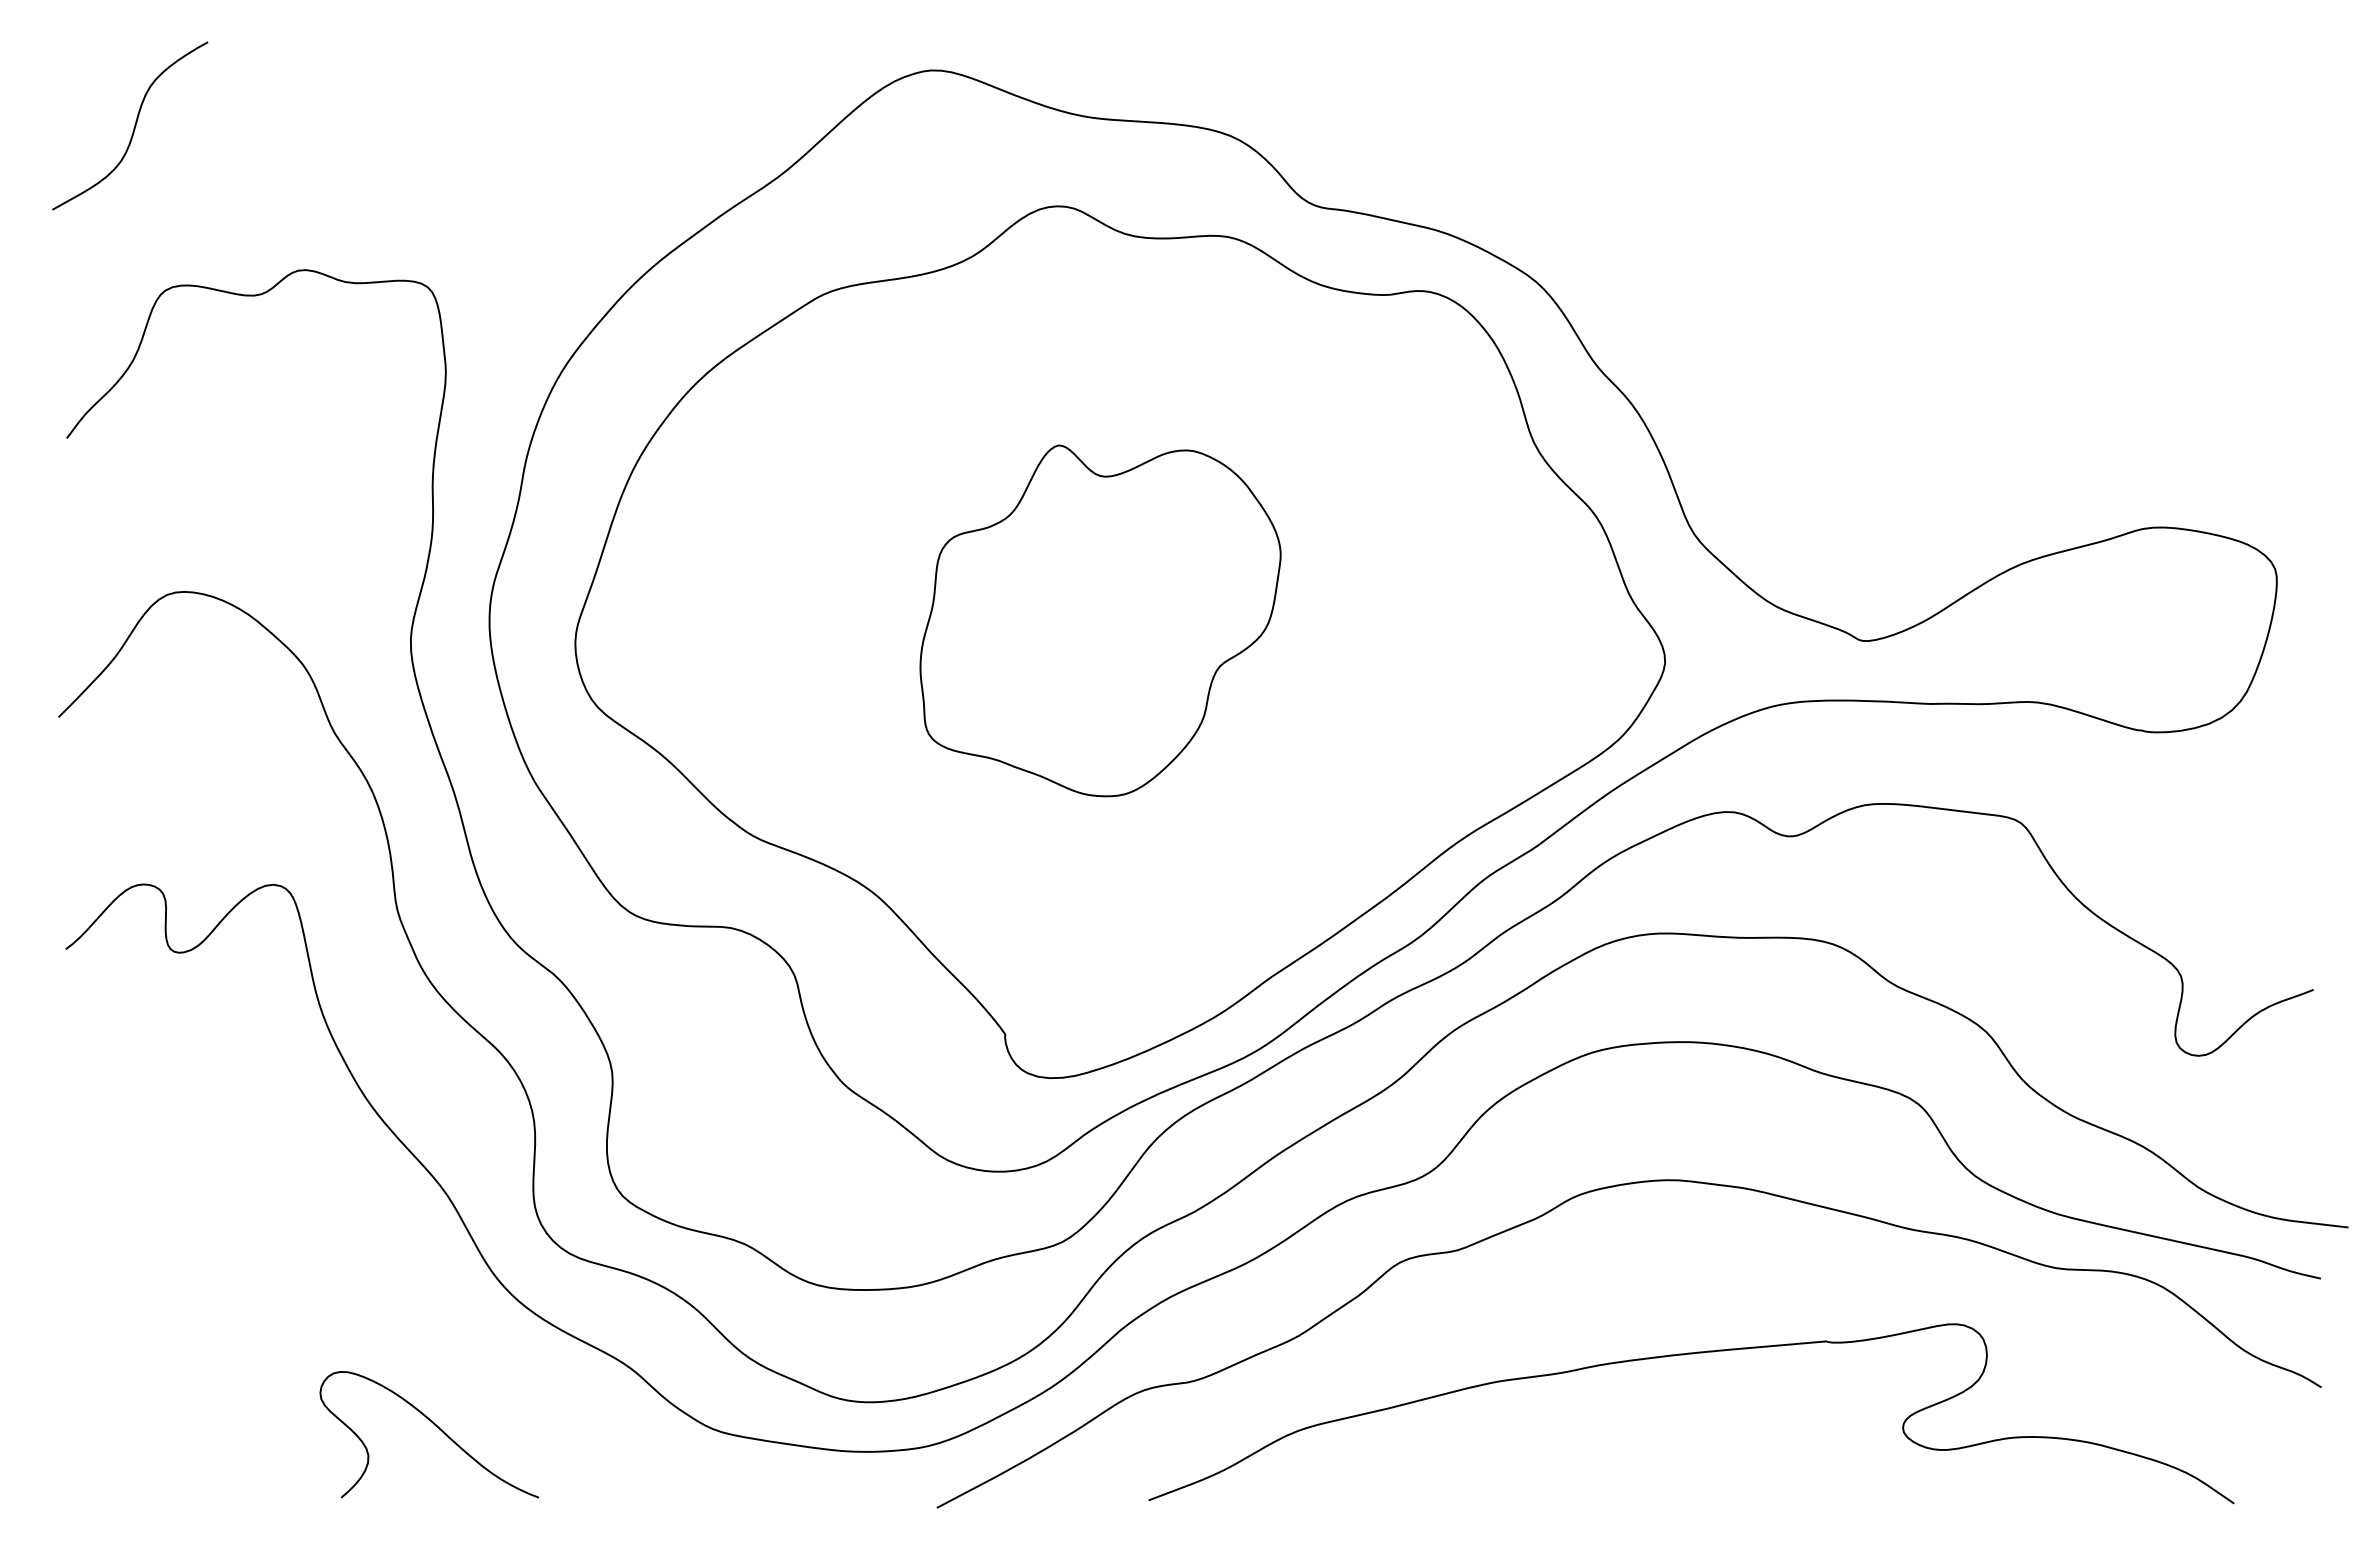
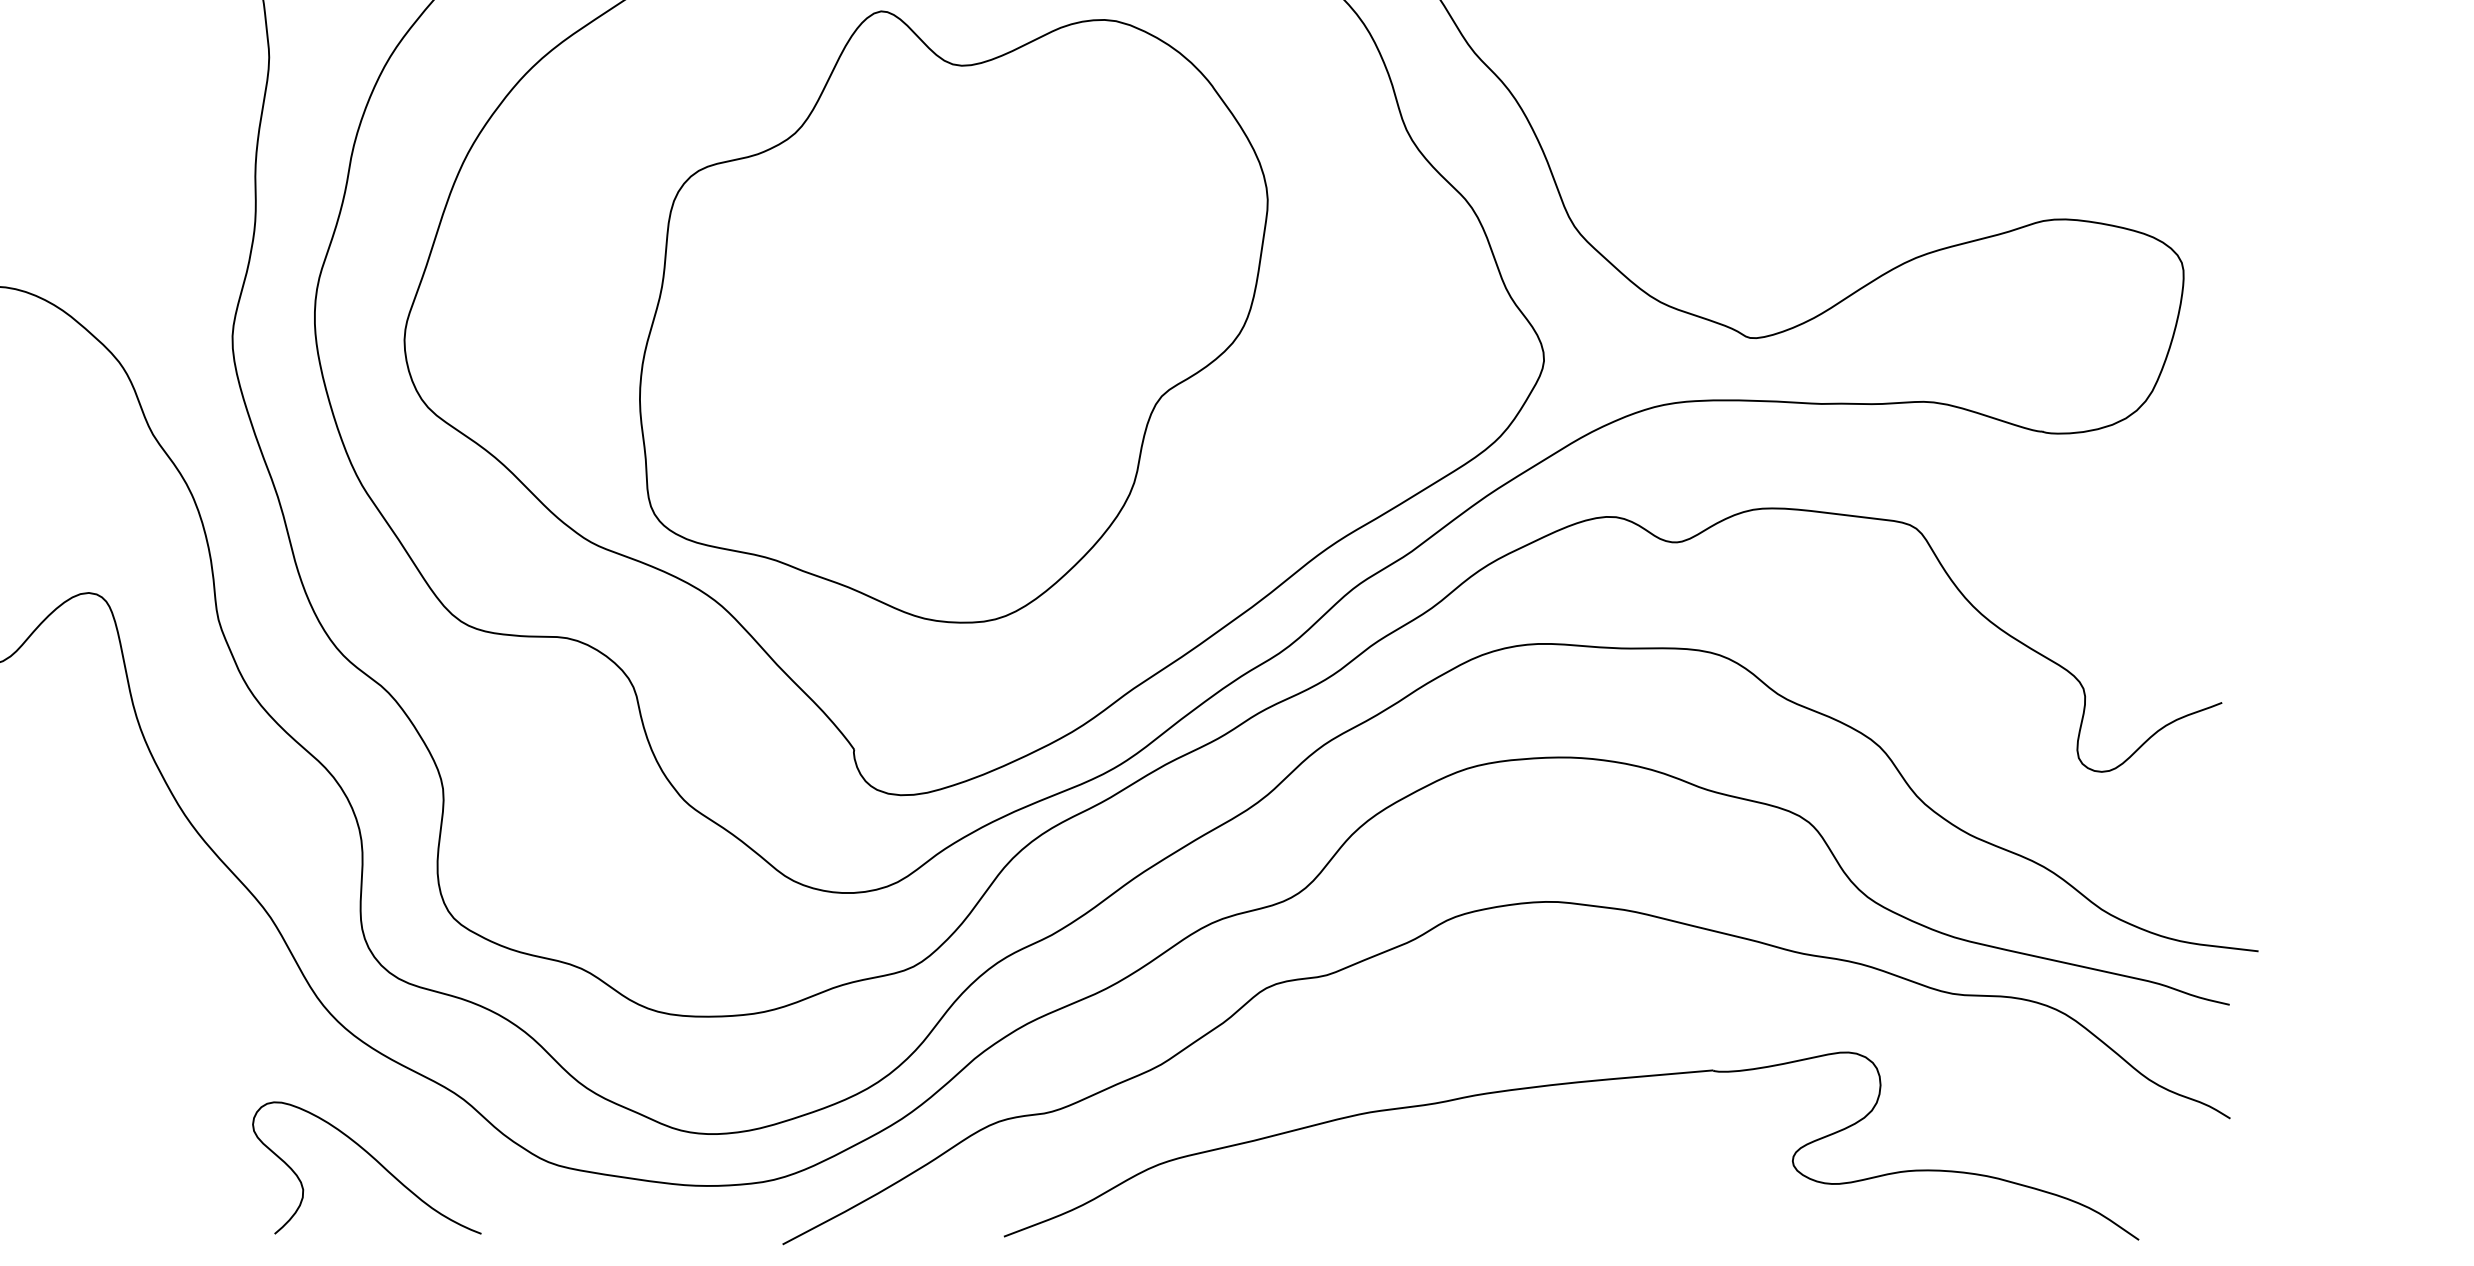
part: (1100, 620) -> (953, 316), size x1.67
curve: (435, 1426) -> (373, 1159), moved

